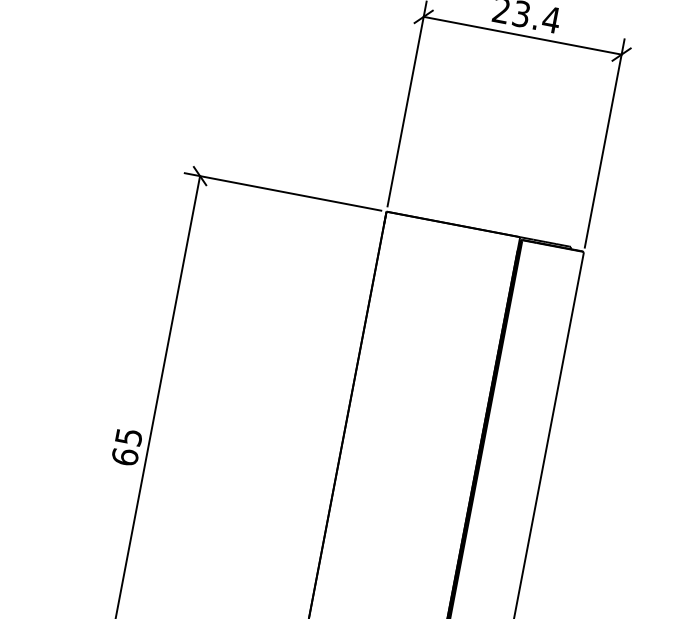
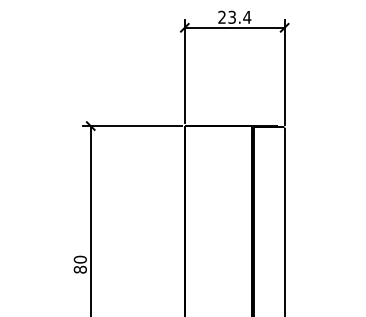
text: (125, 446) -> (79, 264), 65 -> 80

